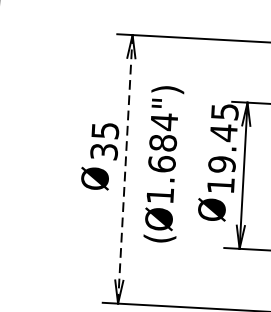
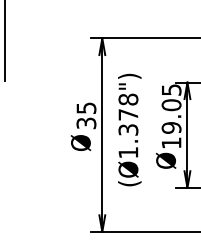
text: (223, 133) -> (171, 105), 19.45 -> 19.05
text: (163, 142) -> (128, 114), (Ø1.684") -> (Ø1.378")
line: (125, 169) -> (102, 135), dashed -> solid

